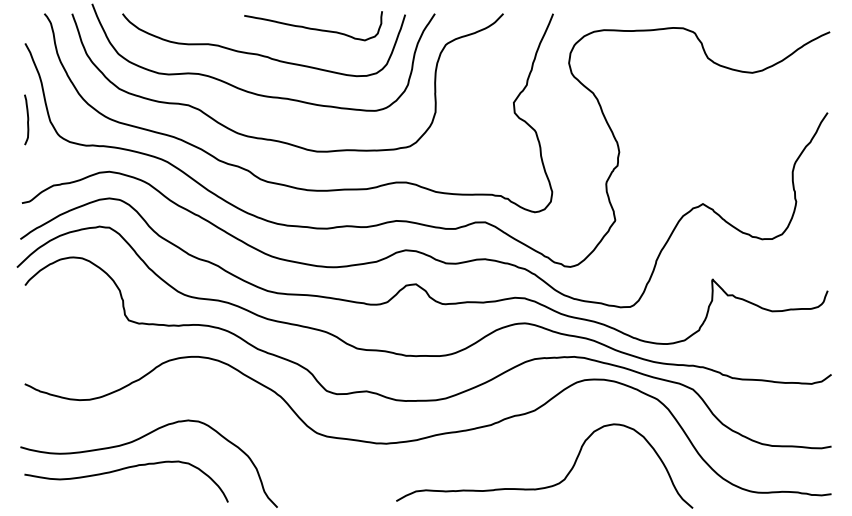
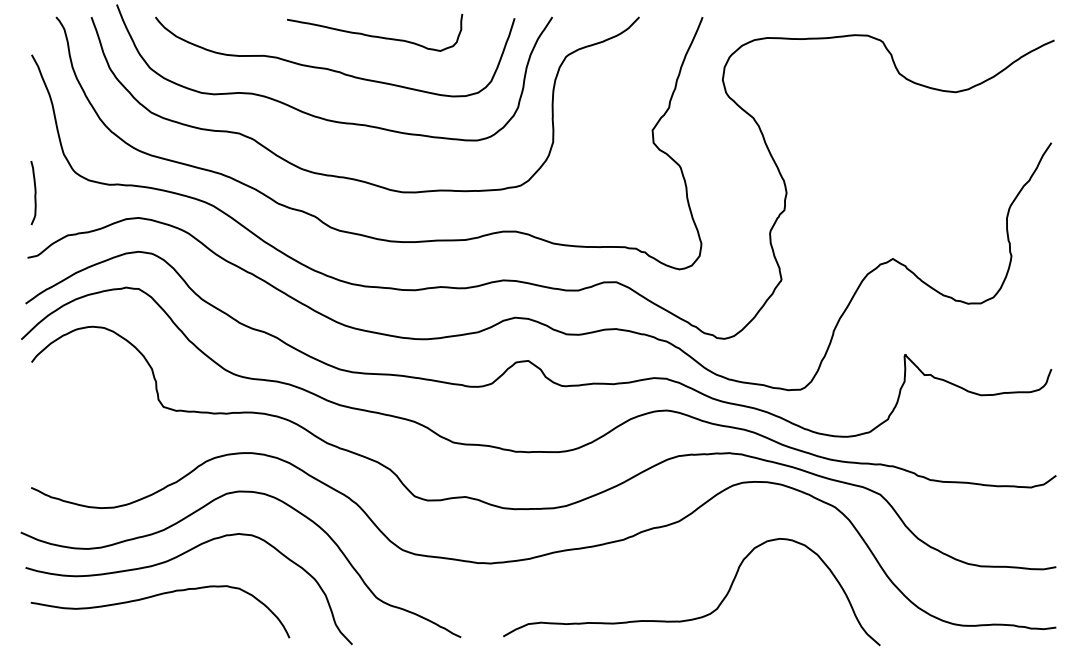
curve: (313, 28) -> (375, 35), moved
curve: (27, 120) -> (34, 193), moved
curve: (162, 398) -> (206, 506), added

